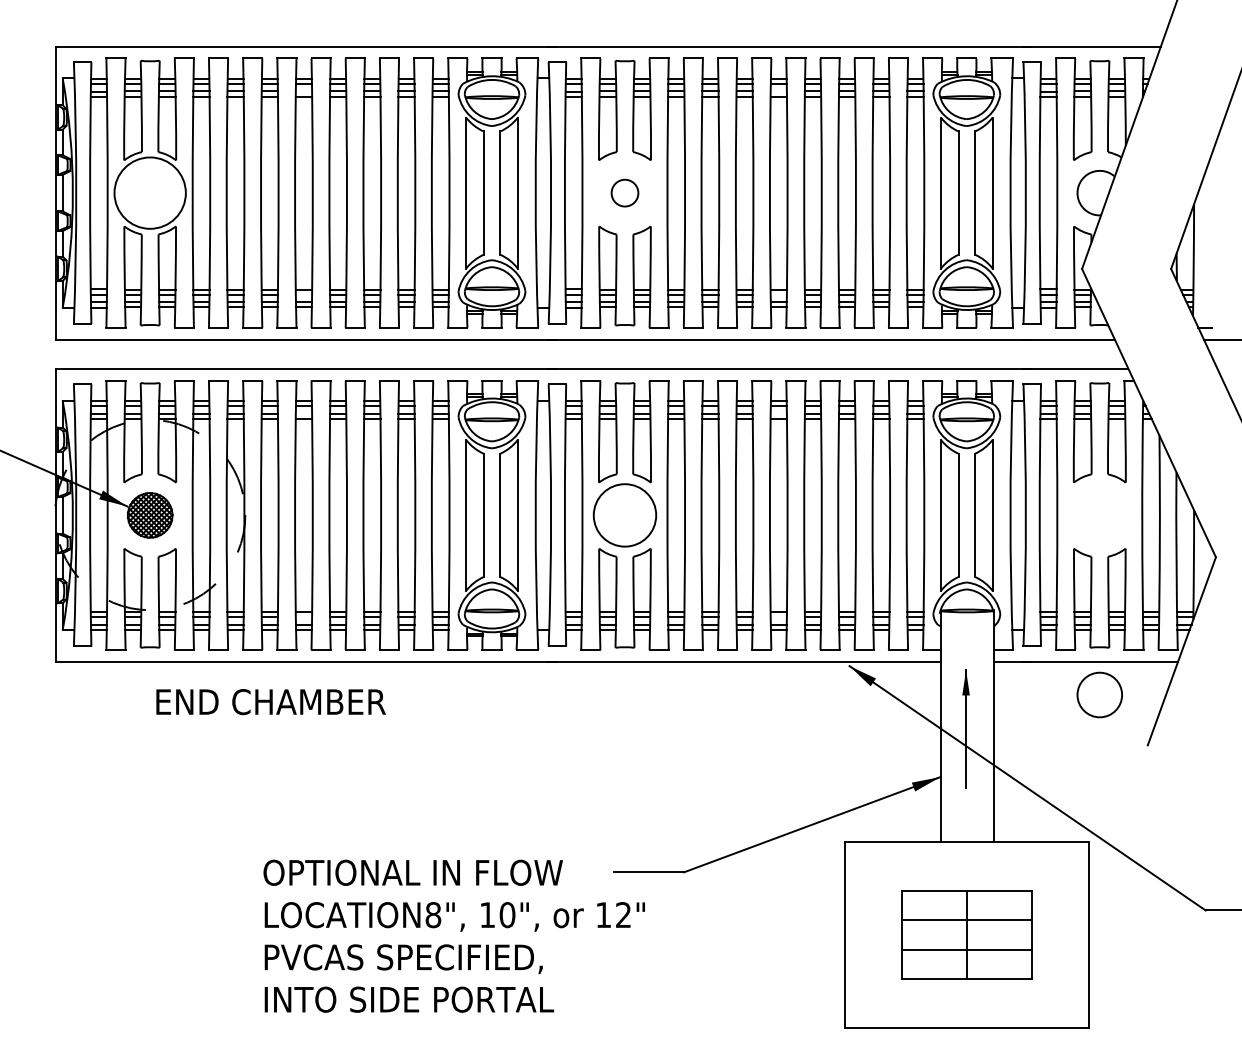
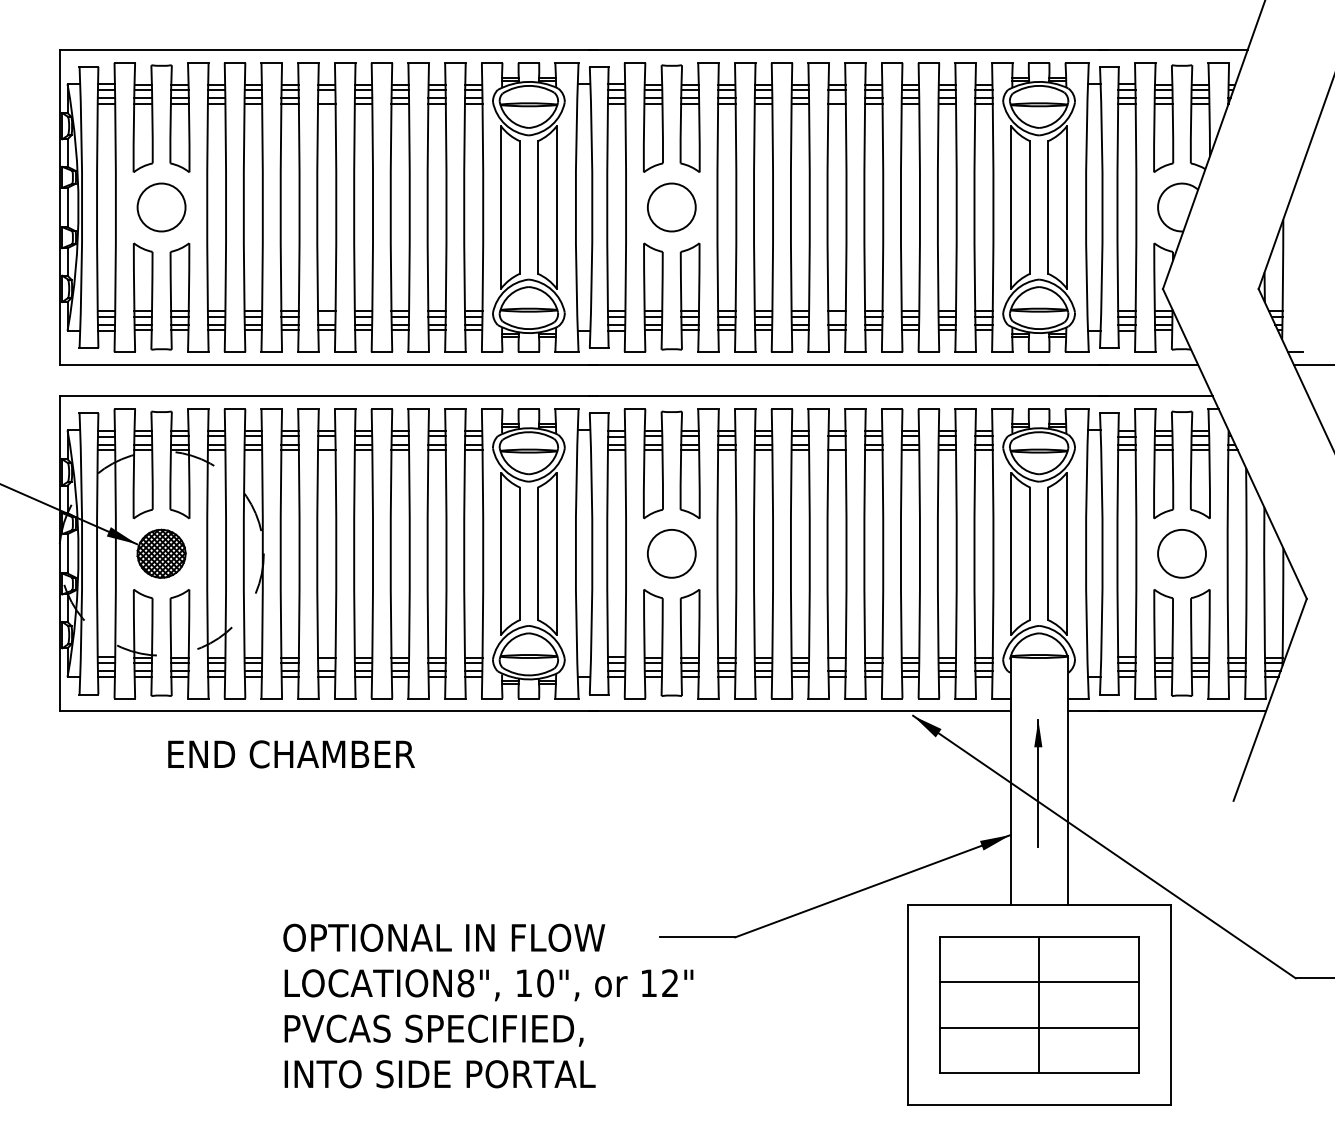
circle: (150, 193) -> (161, 207), size x0.62
circle: (624, 193) -> (671, 207), size x1.67
circle: (624, 515) -> (671, 553), size x0.71
circle: (1099, 694) -> (1181, 553), moved
part: (967, 934) -> (1039, 1004), size x1.43

